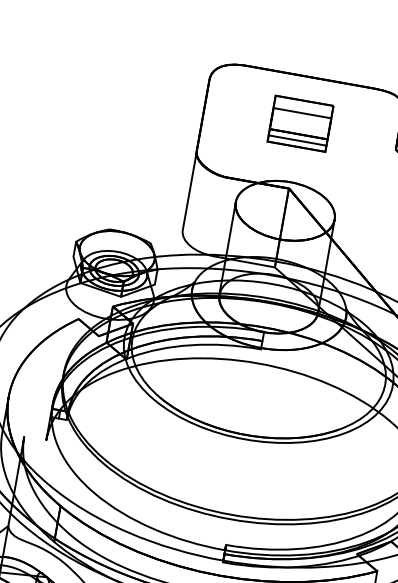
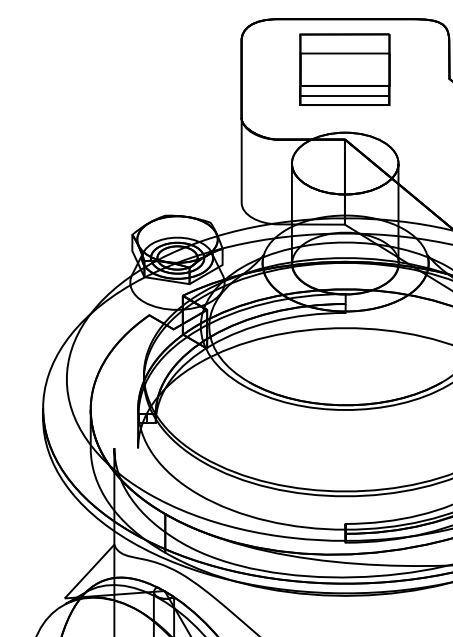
part: (300, 123) -> (344, 69), size x1.43

